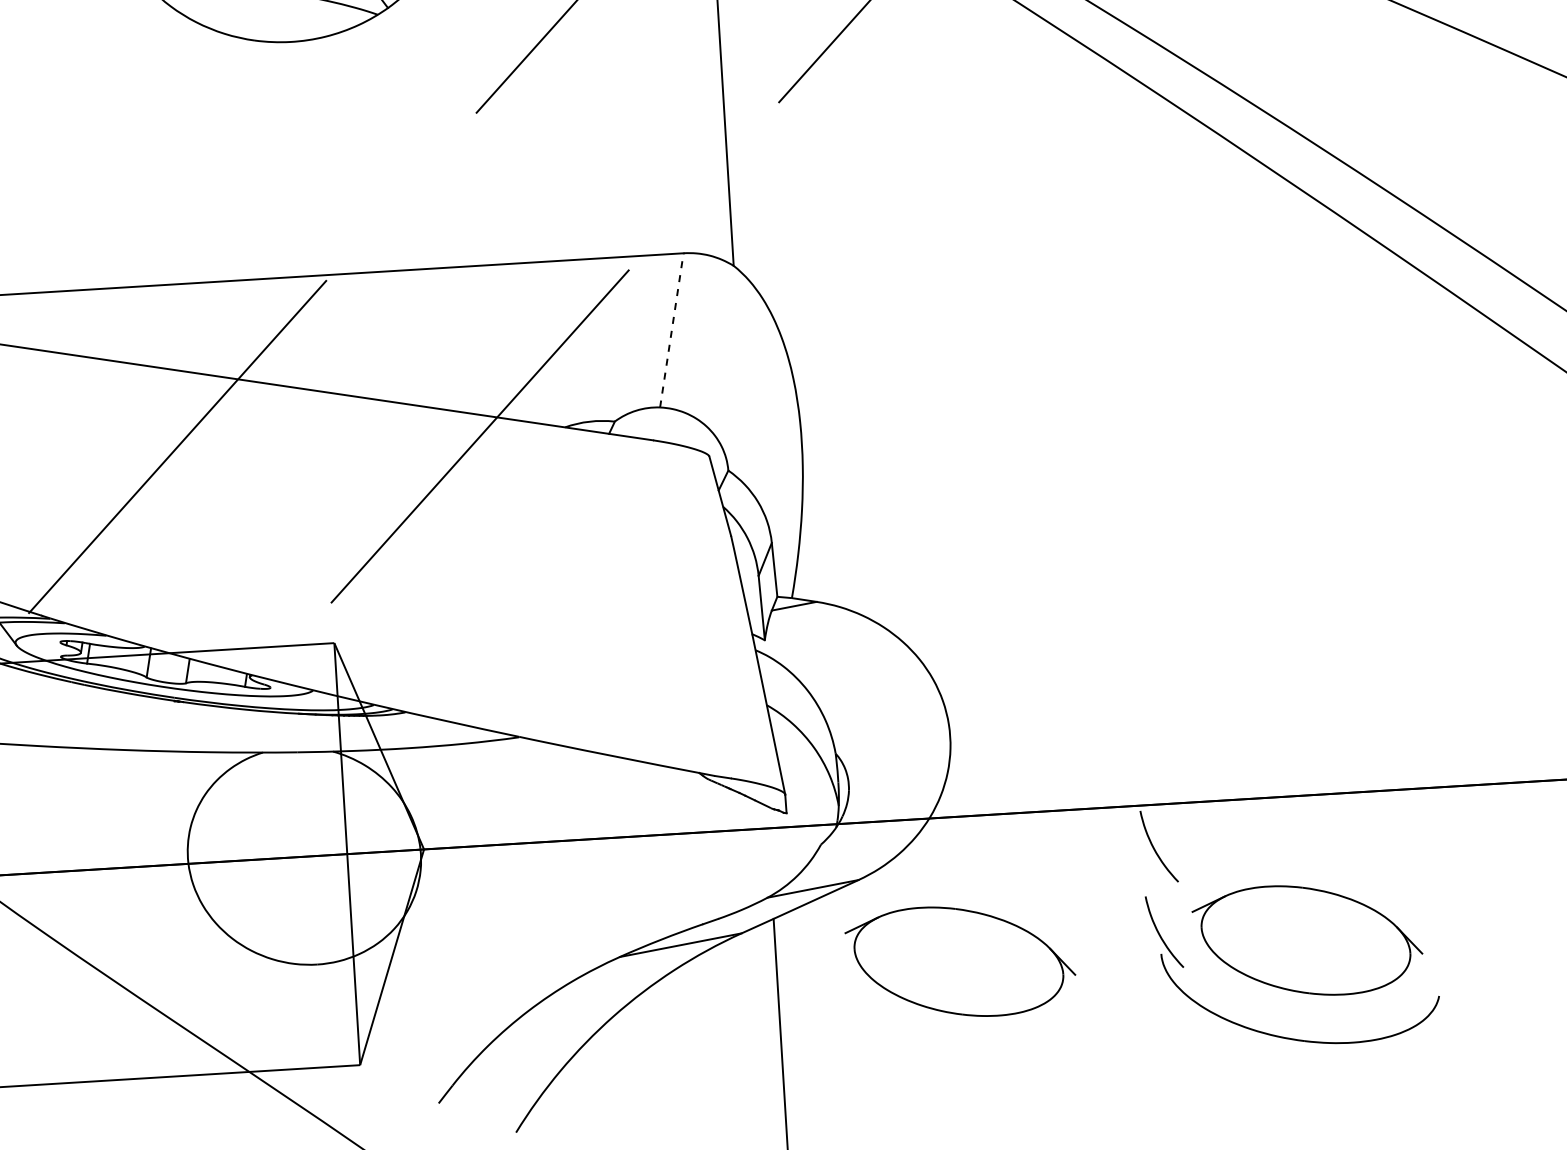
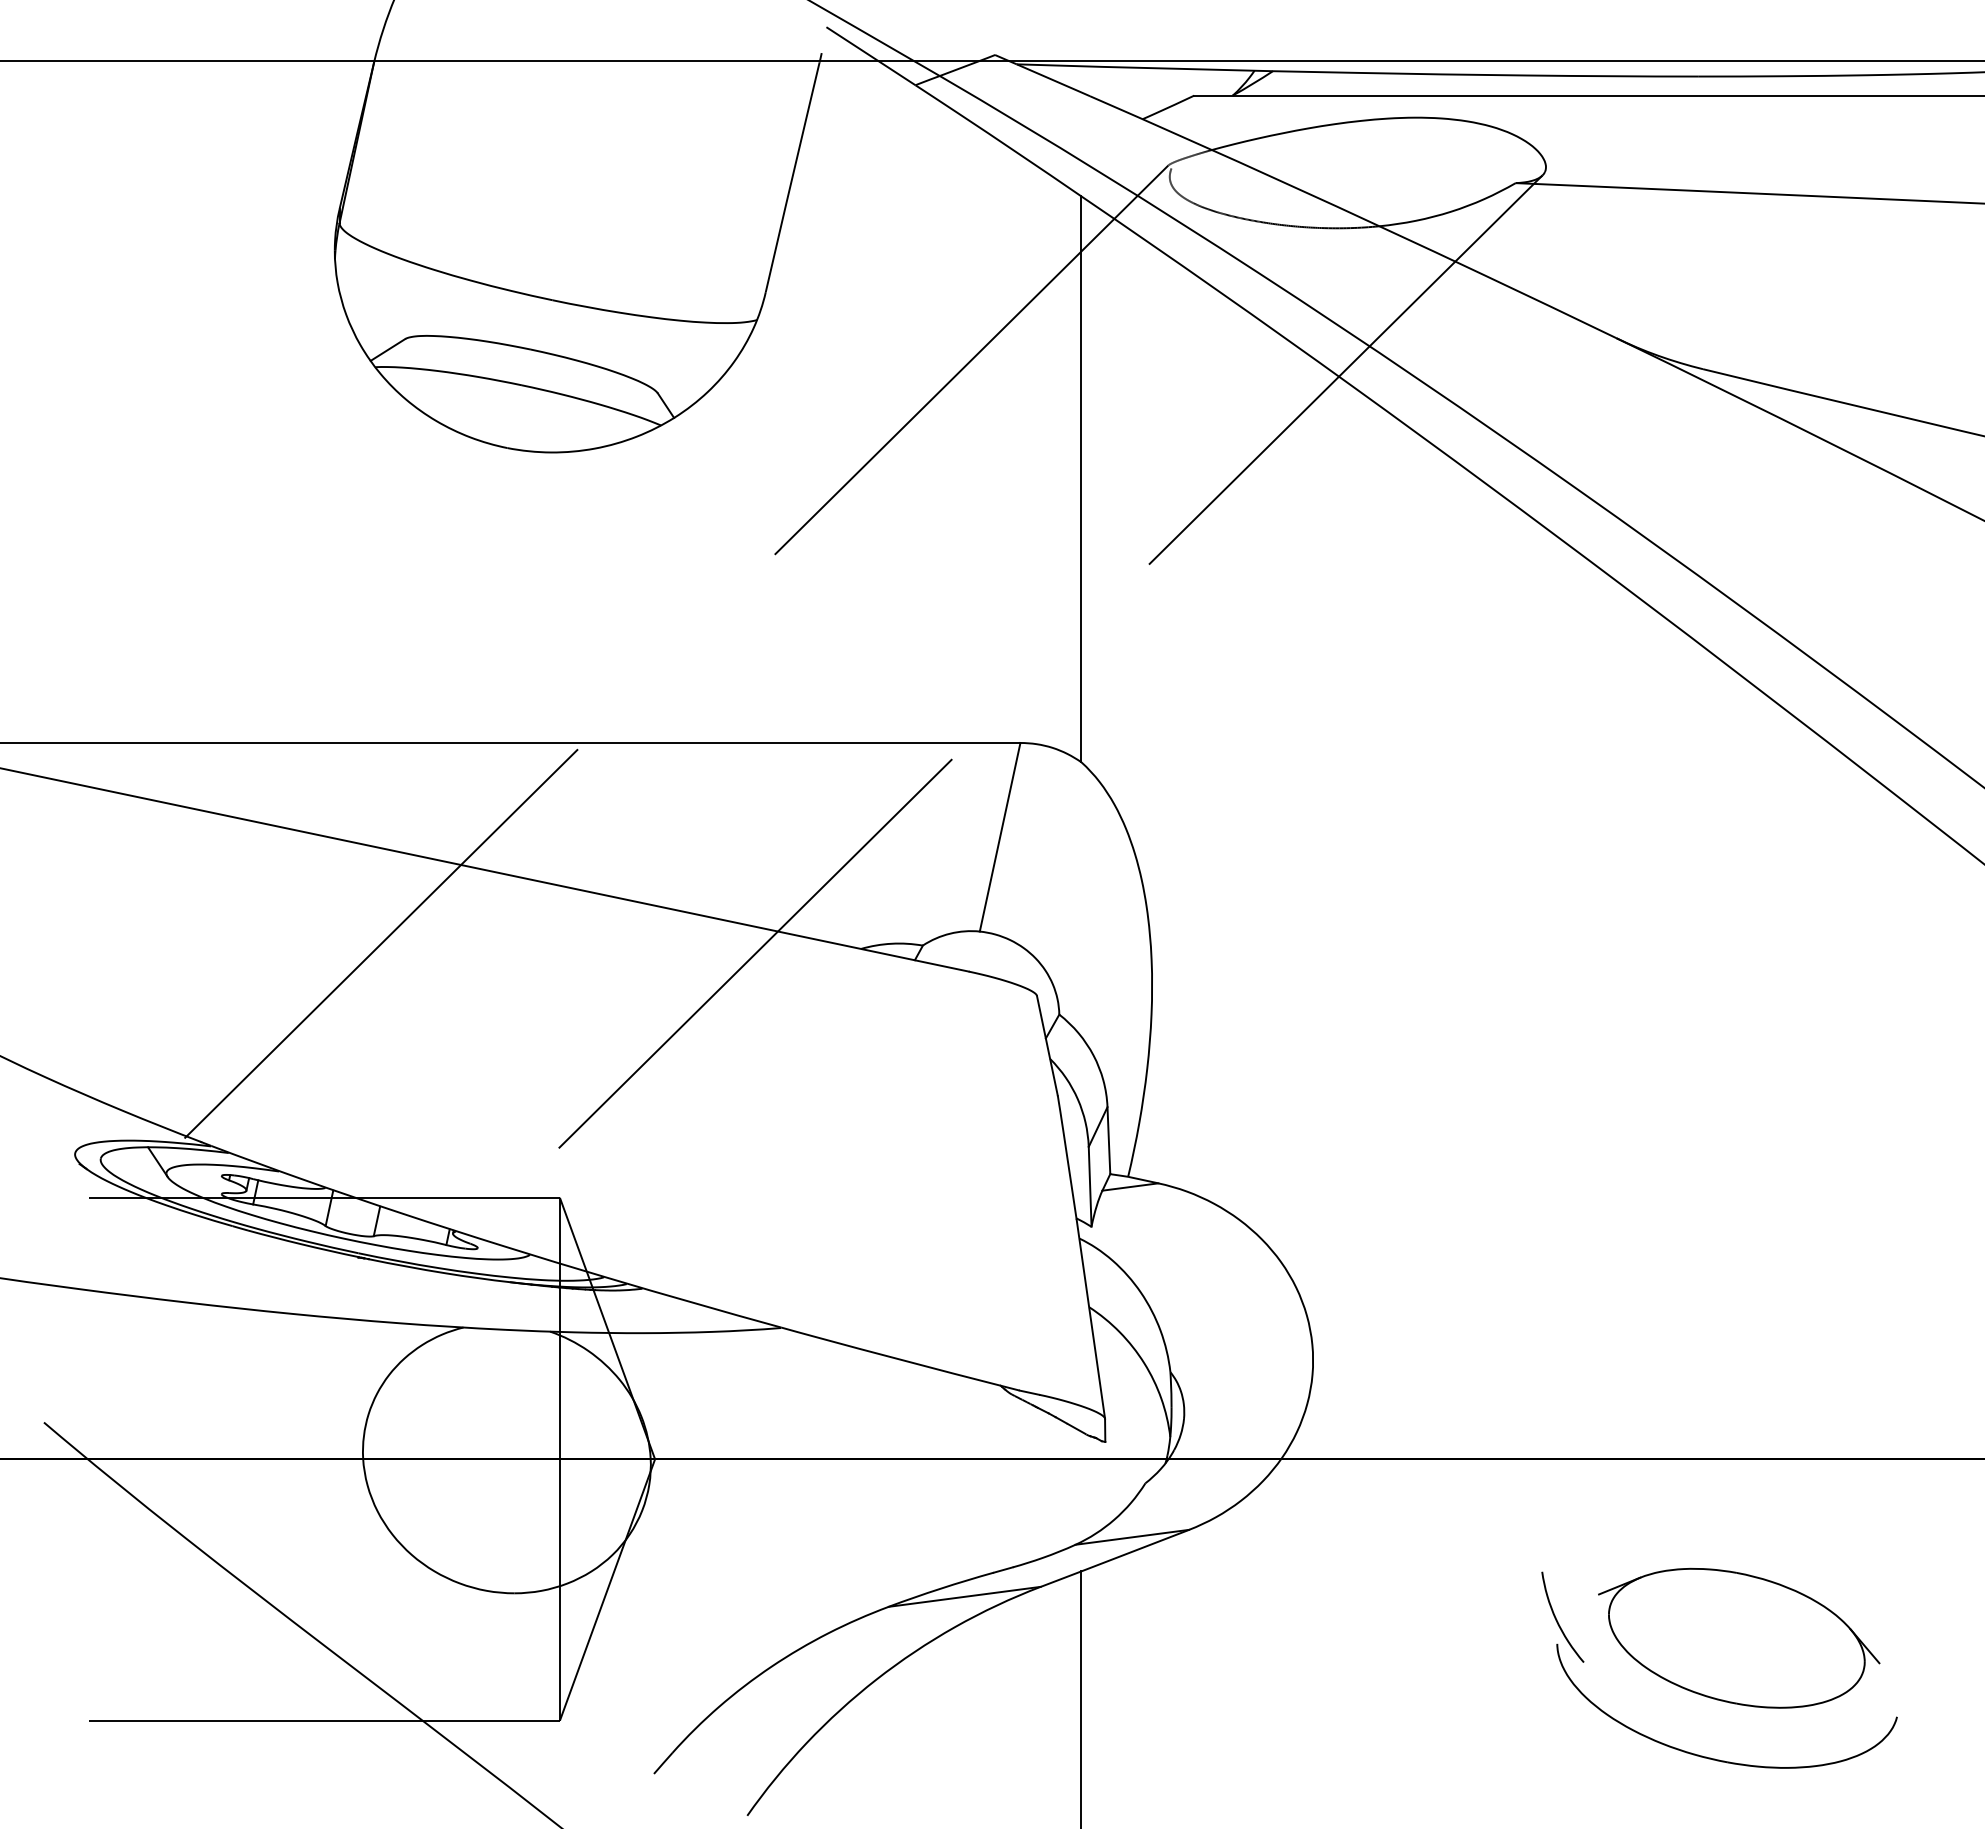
line: (672, 329) -> (1000, 836), dashed -> solid
curve: (1155, 848) -> (1557, 1513), removed
part: (961, 960) -> (1309, 1637), removed

